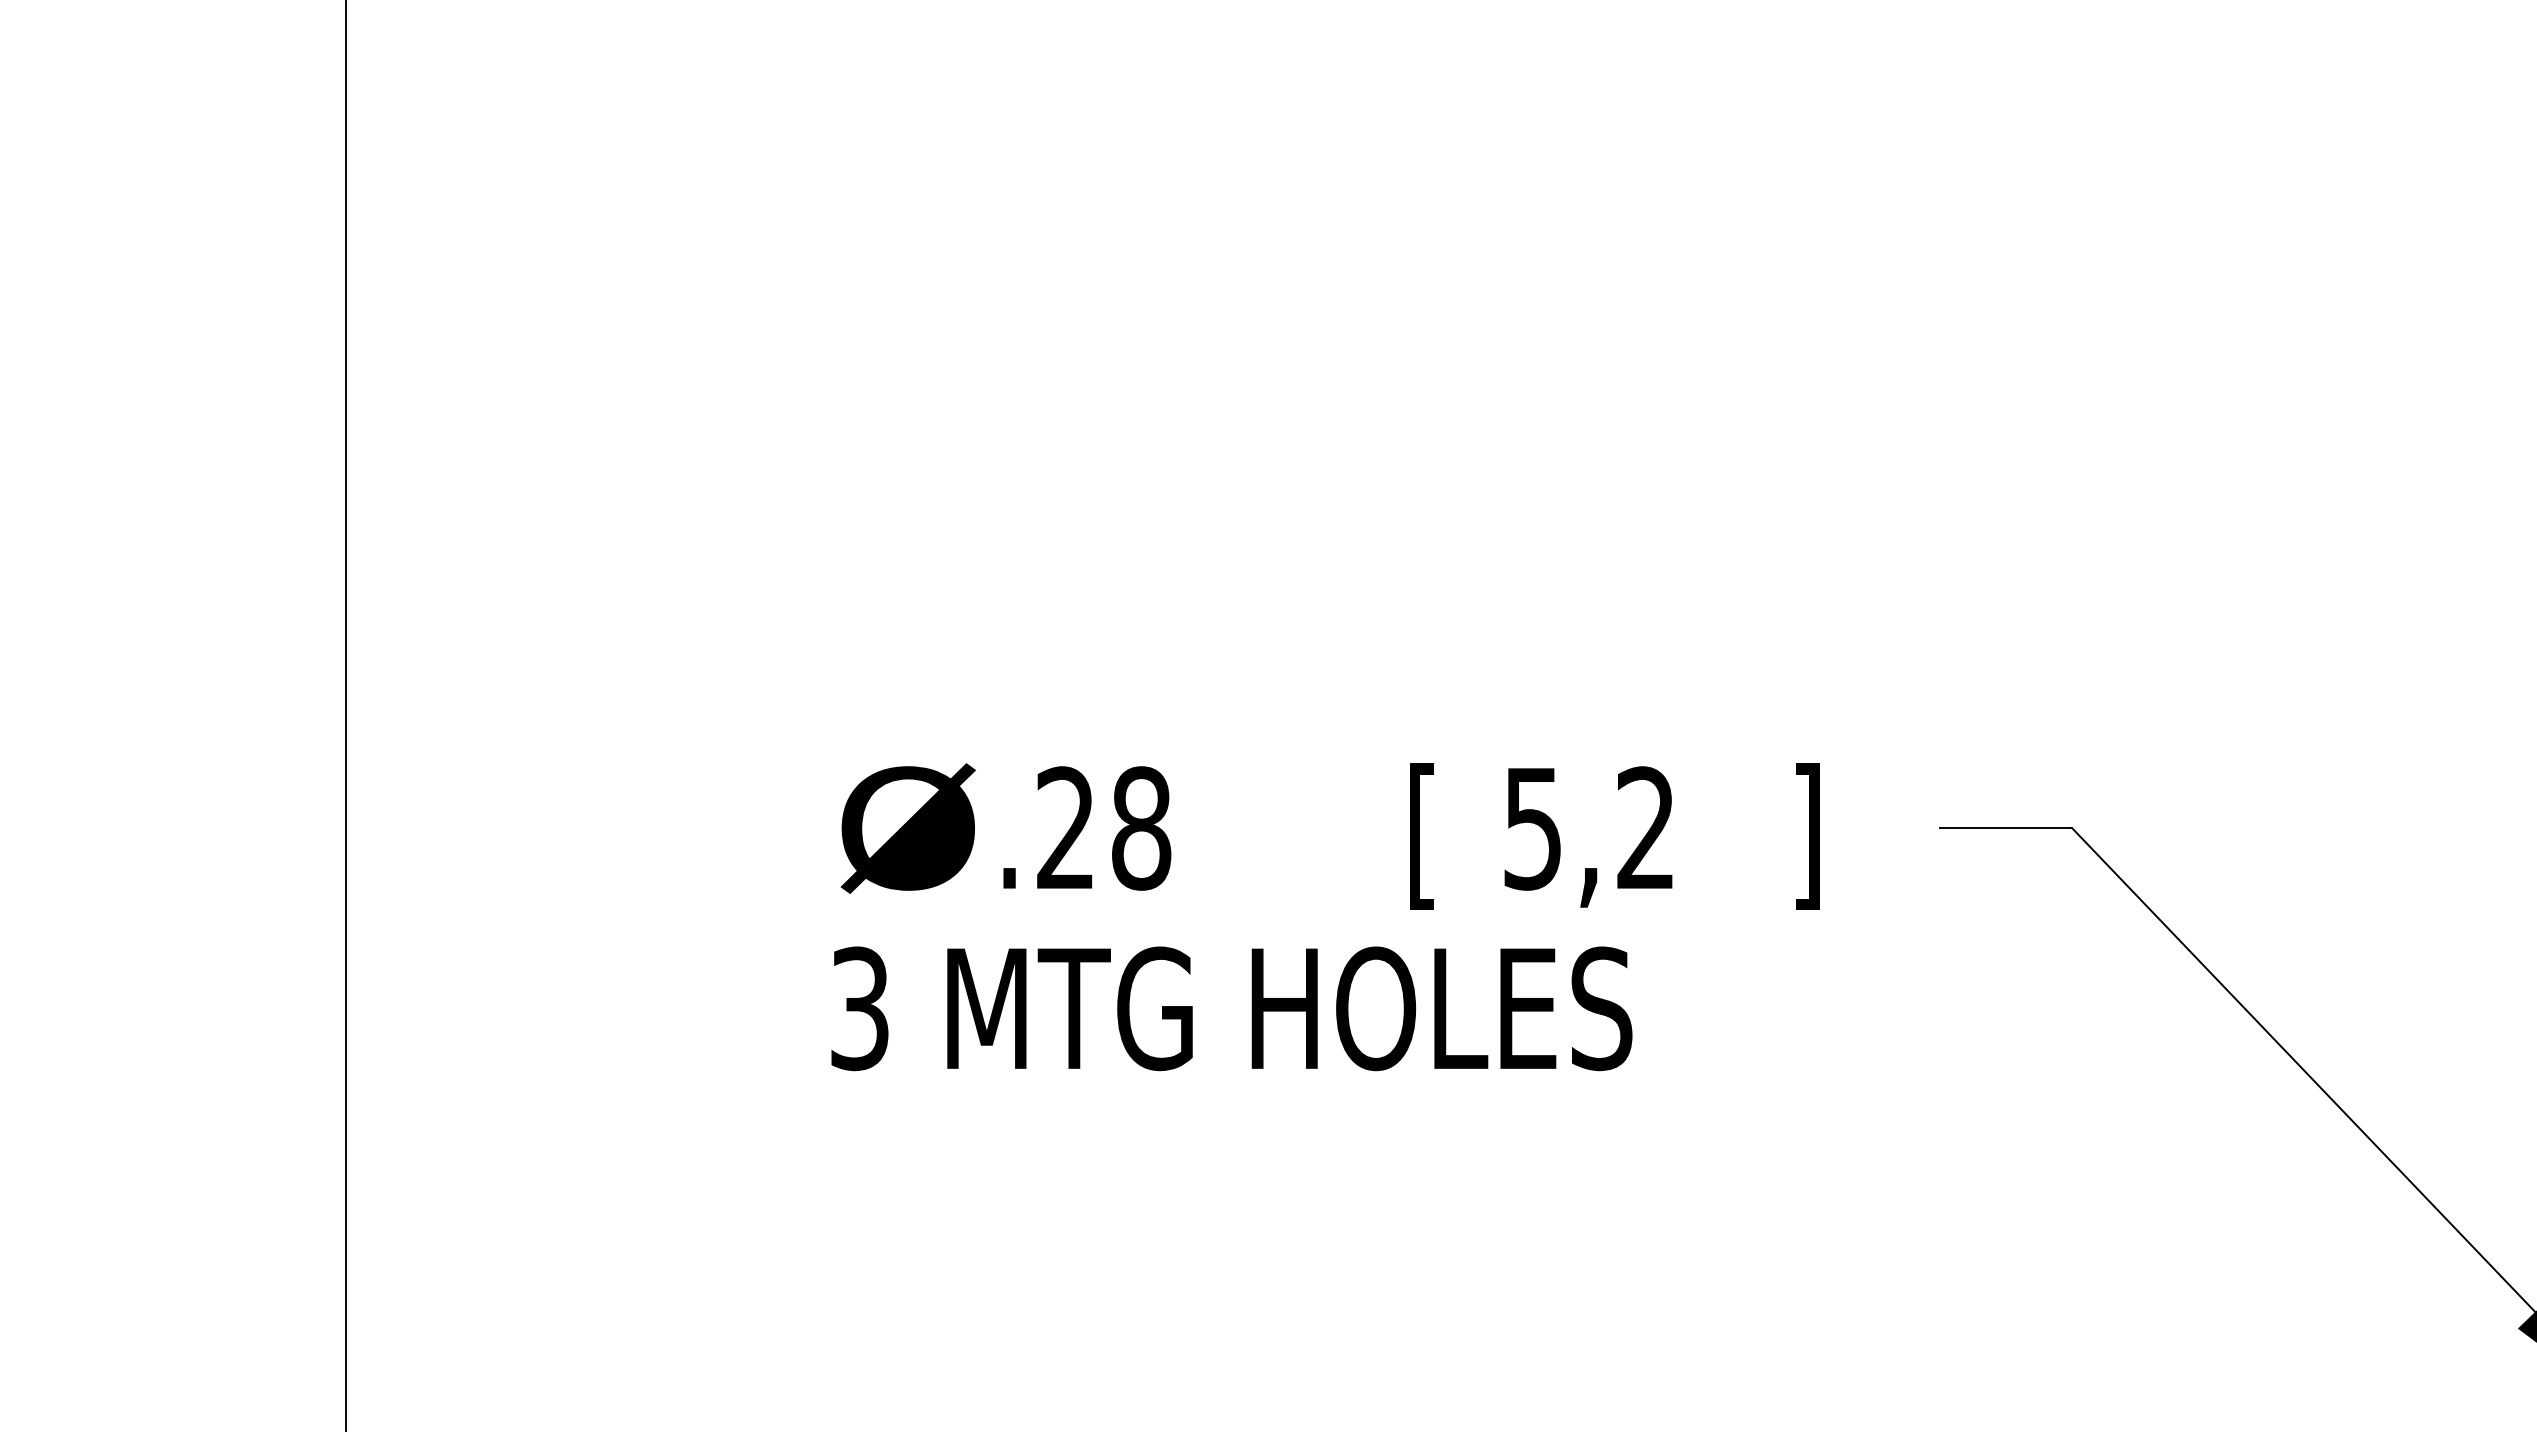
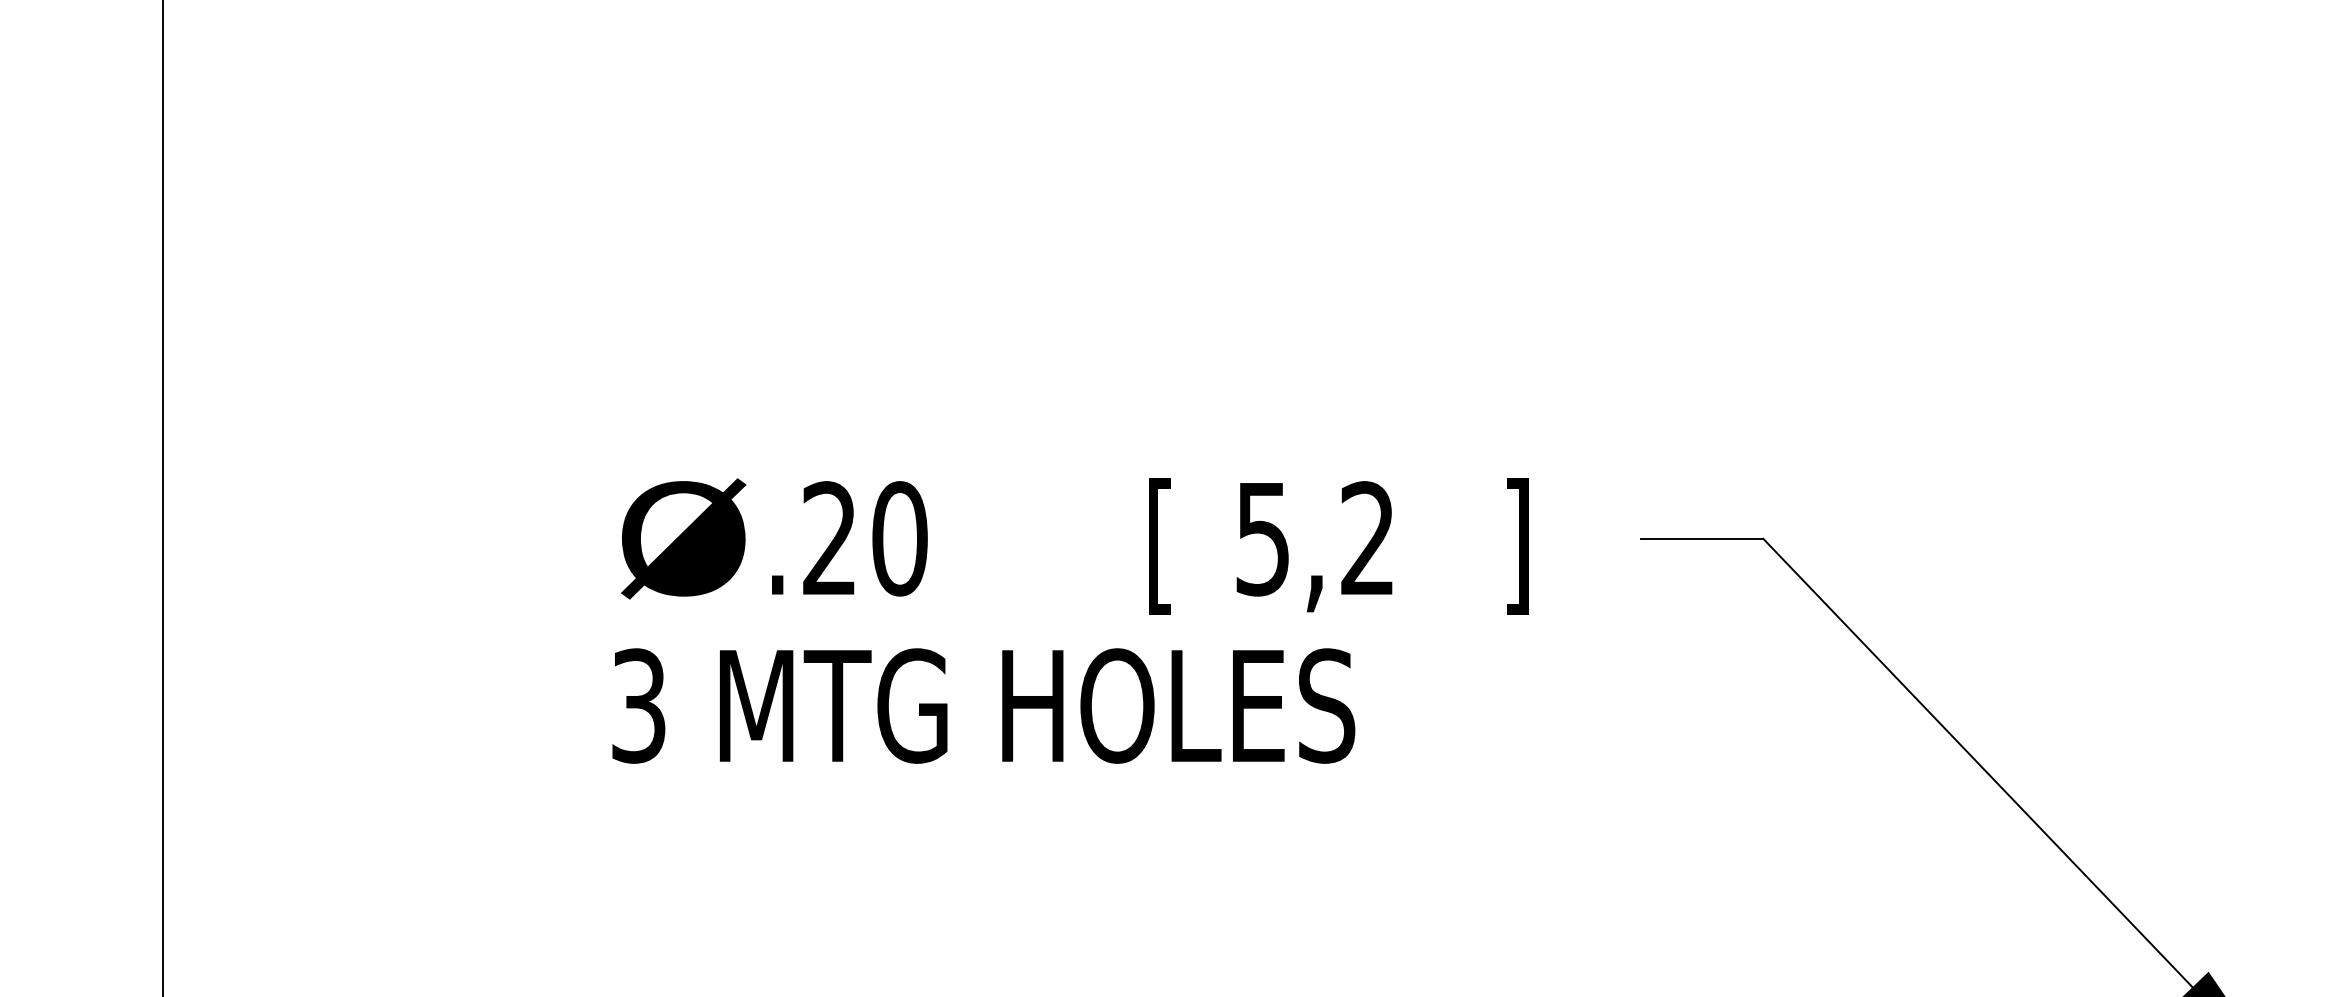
text: (1141, 828) -> (899, 538), .28 -> .20

